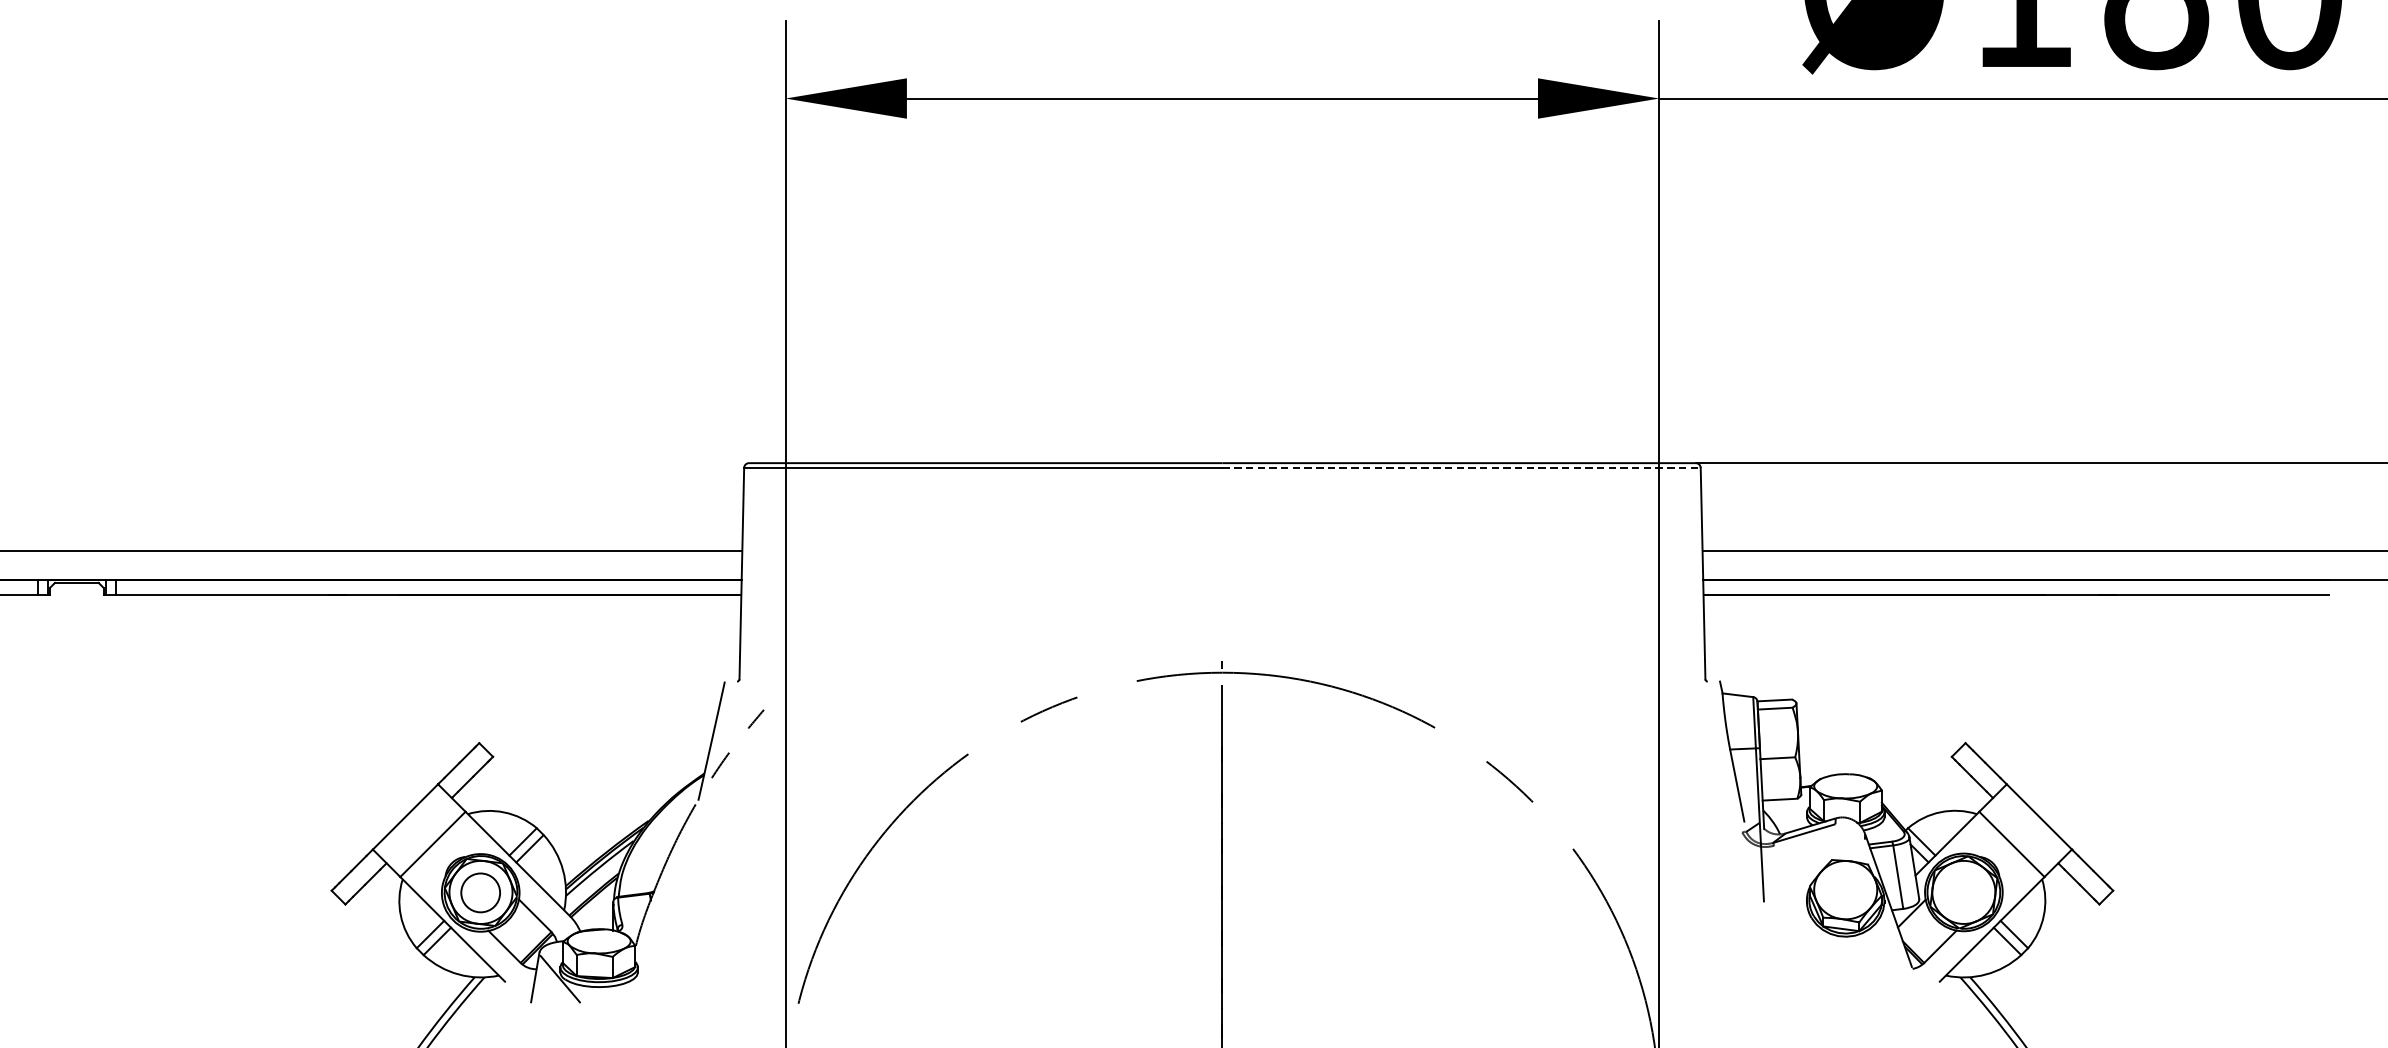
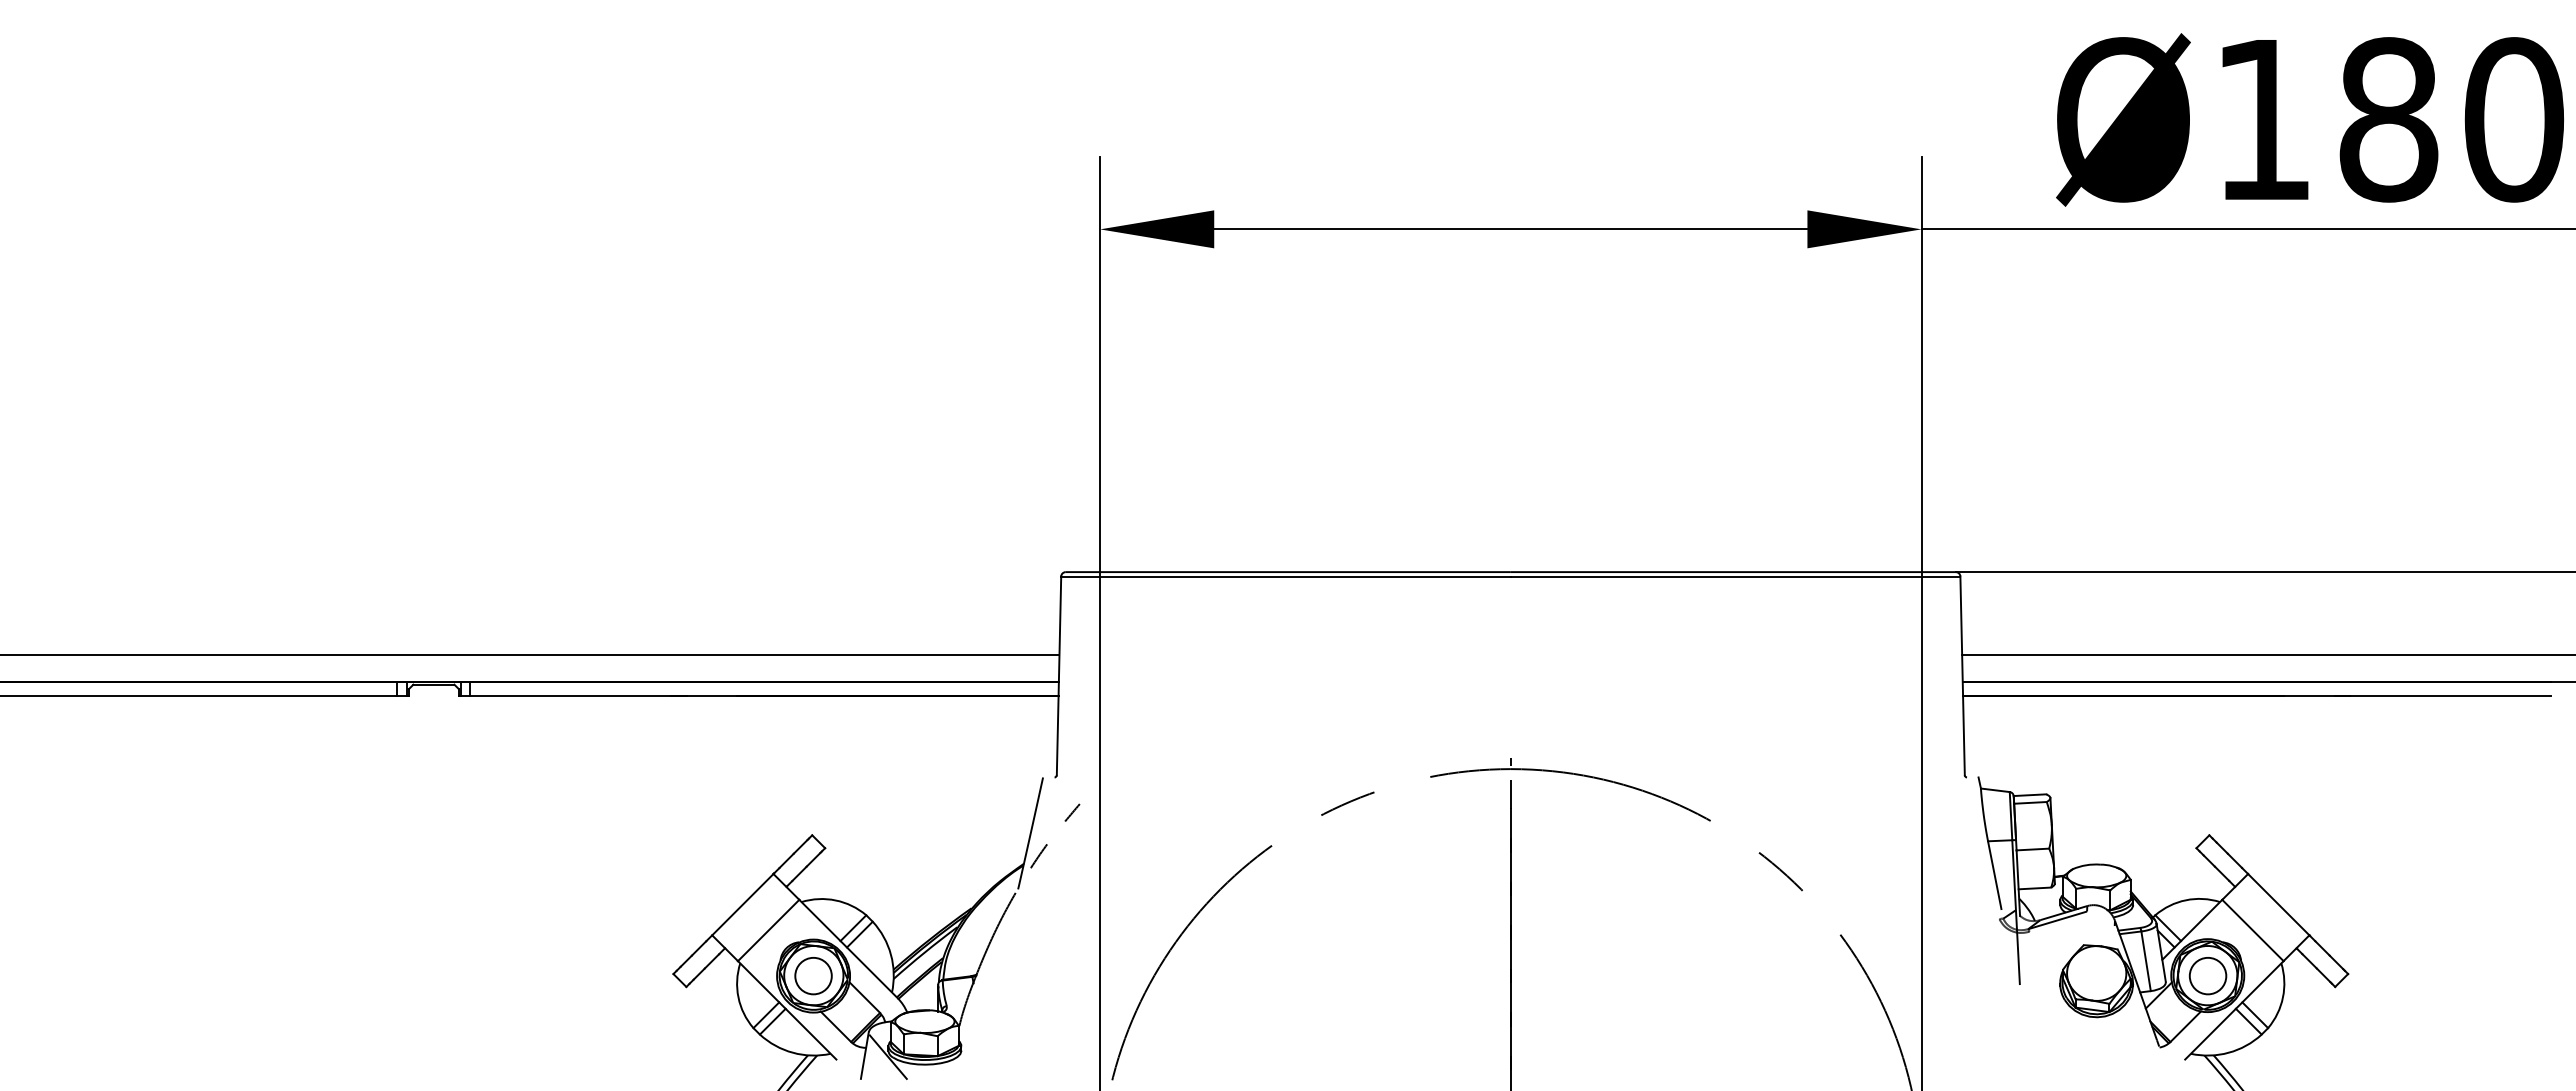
line: (1461, 467) -> (1735, 576), dashed -> solid
circle: (1963, 893) -> (2207, 976), added

